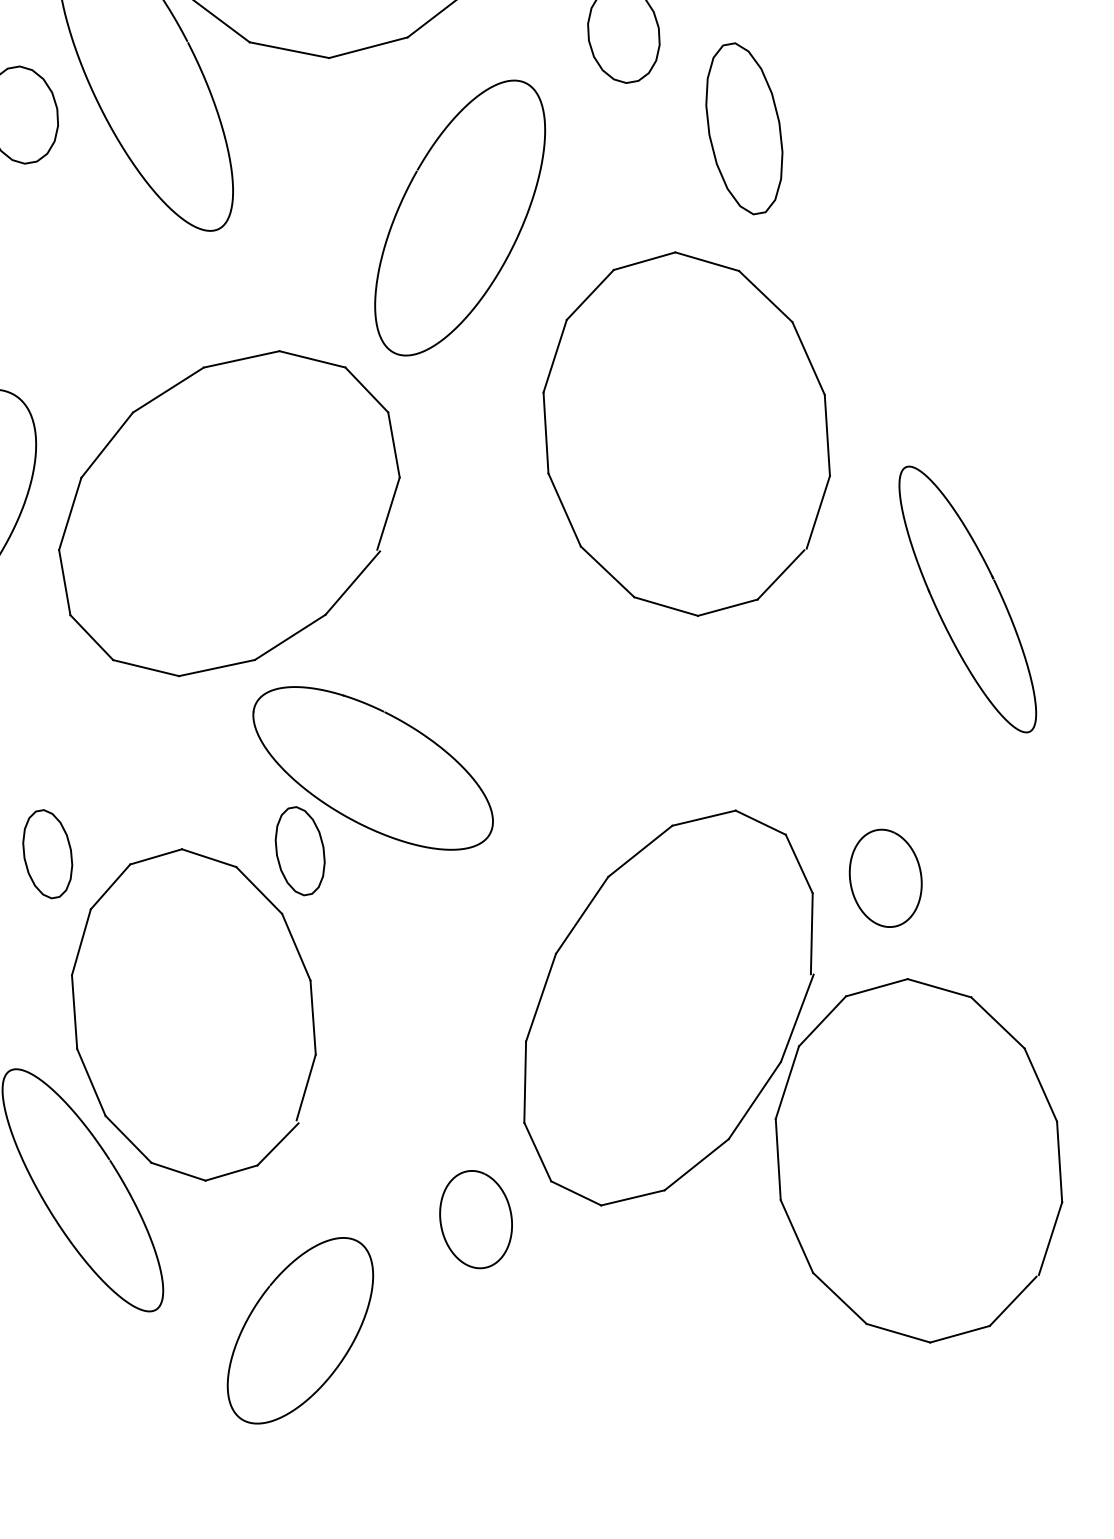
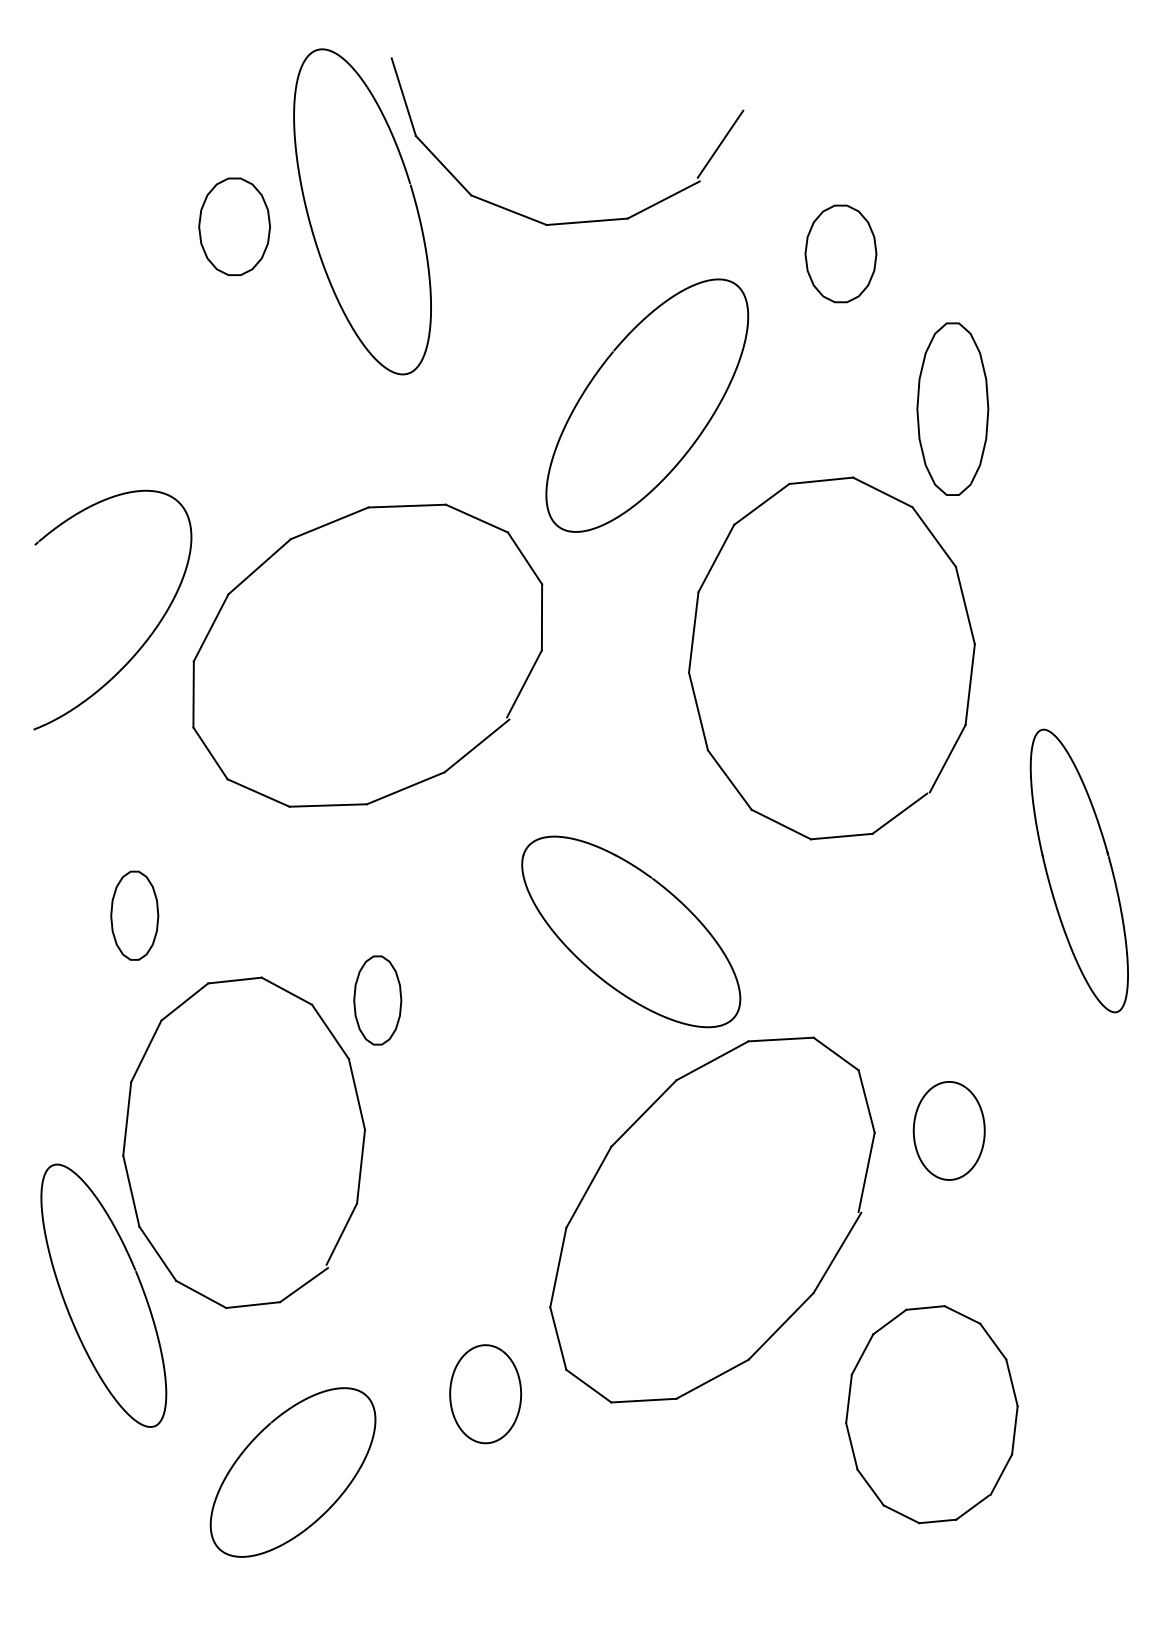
part: (743, 128) -> (952, 408), moved
part: (373, 767) -> (631, 931), moved
part: (47, 854) -> (134, 915), moved
part: (918, 1160) -> (931, 1414), size x0.6

